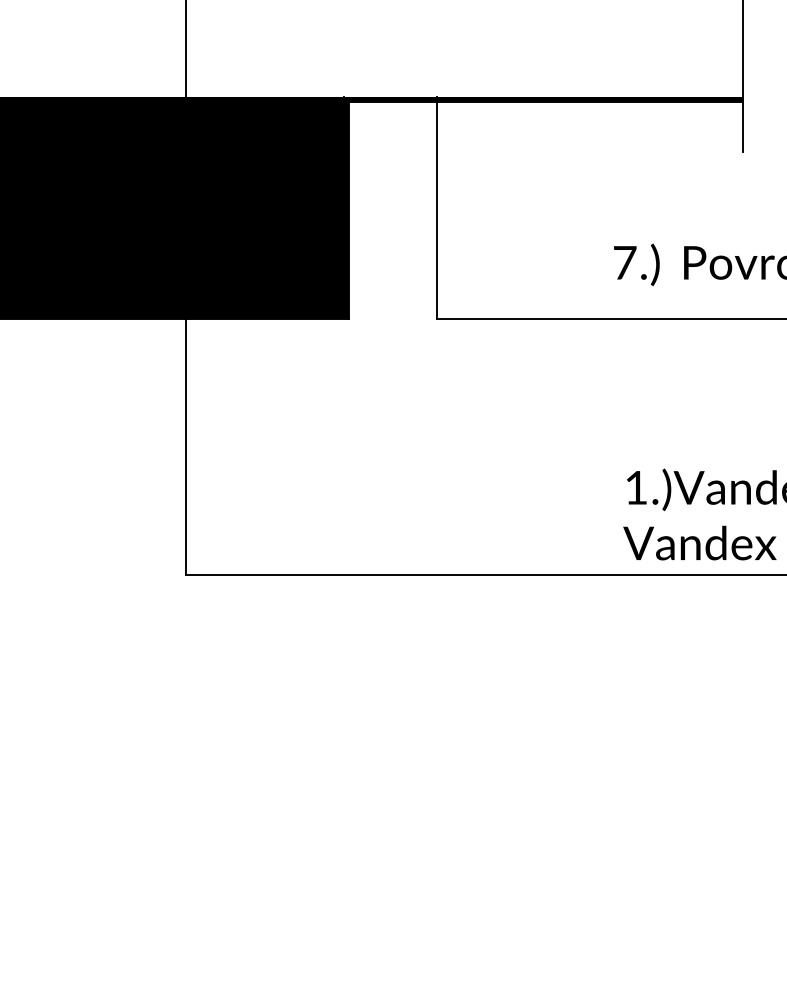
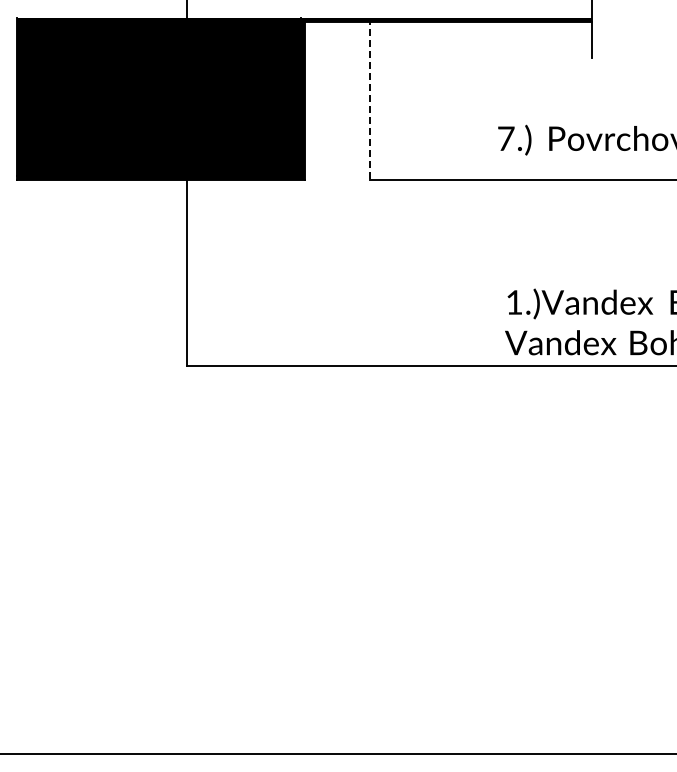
line: (437, 207) -> (369, 98), solid -> dashed

